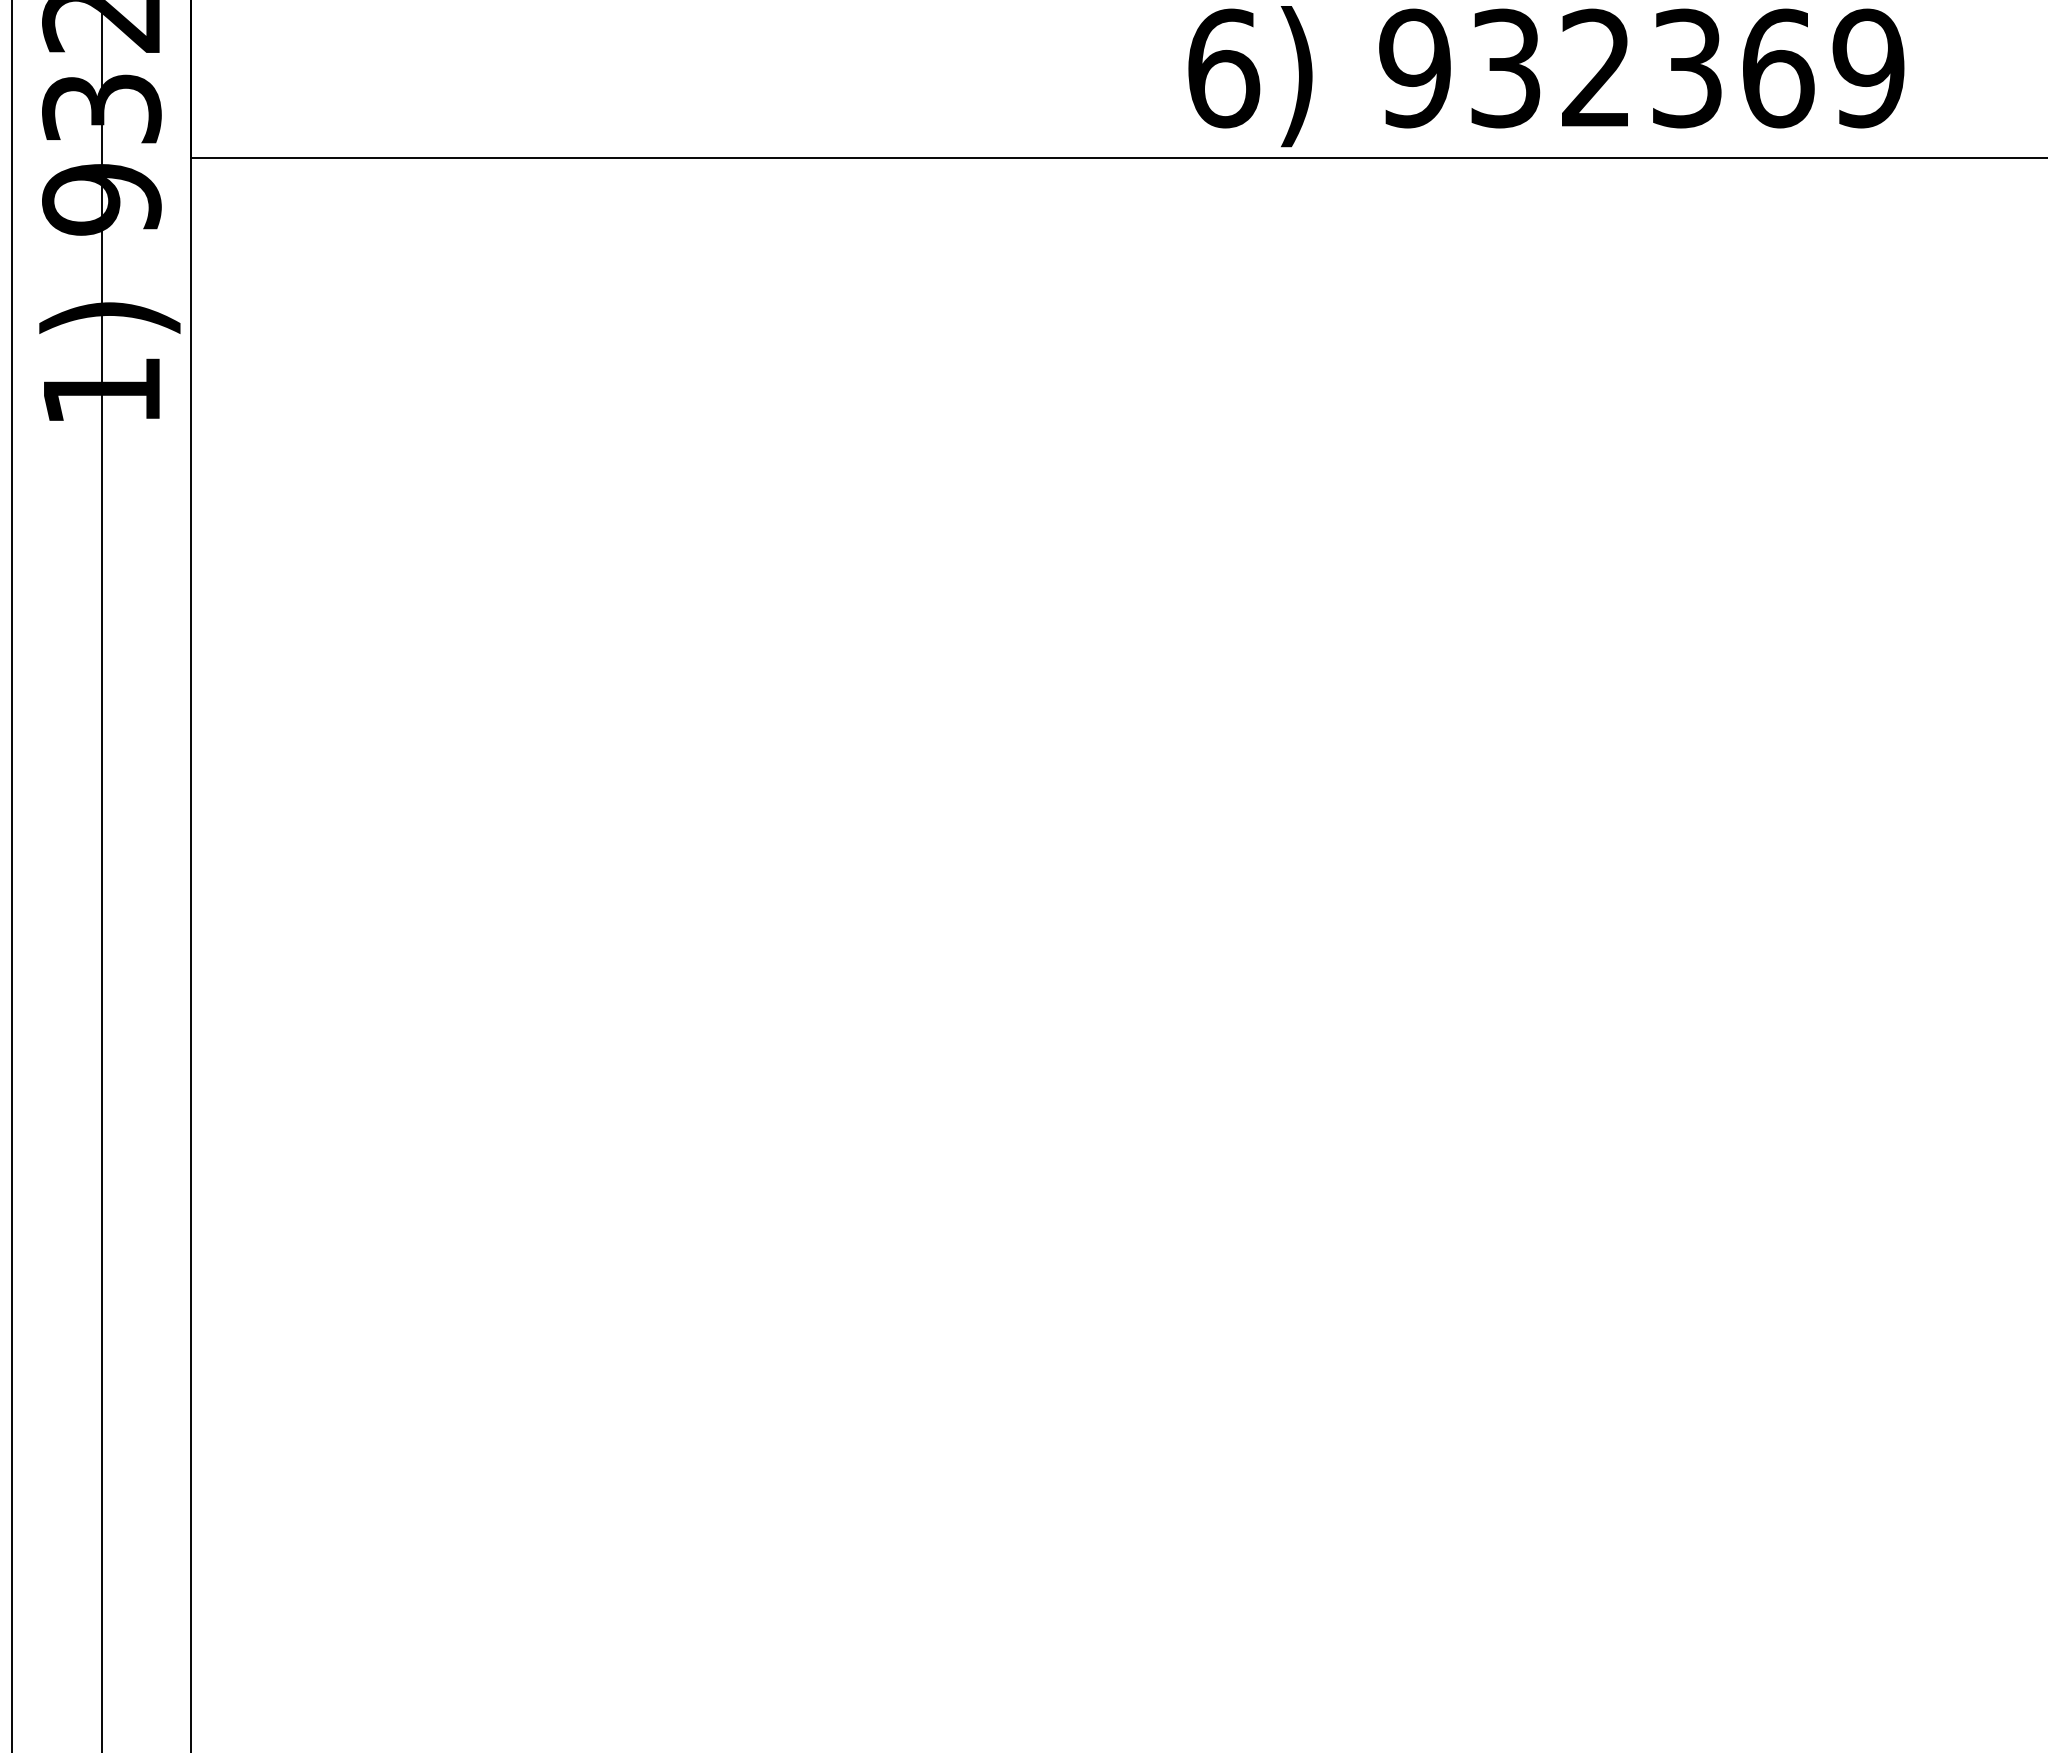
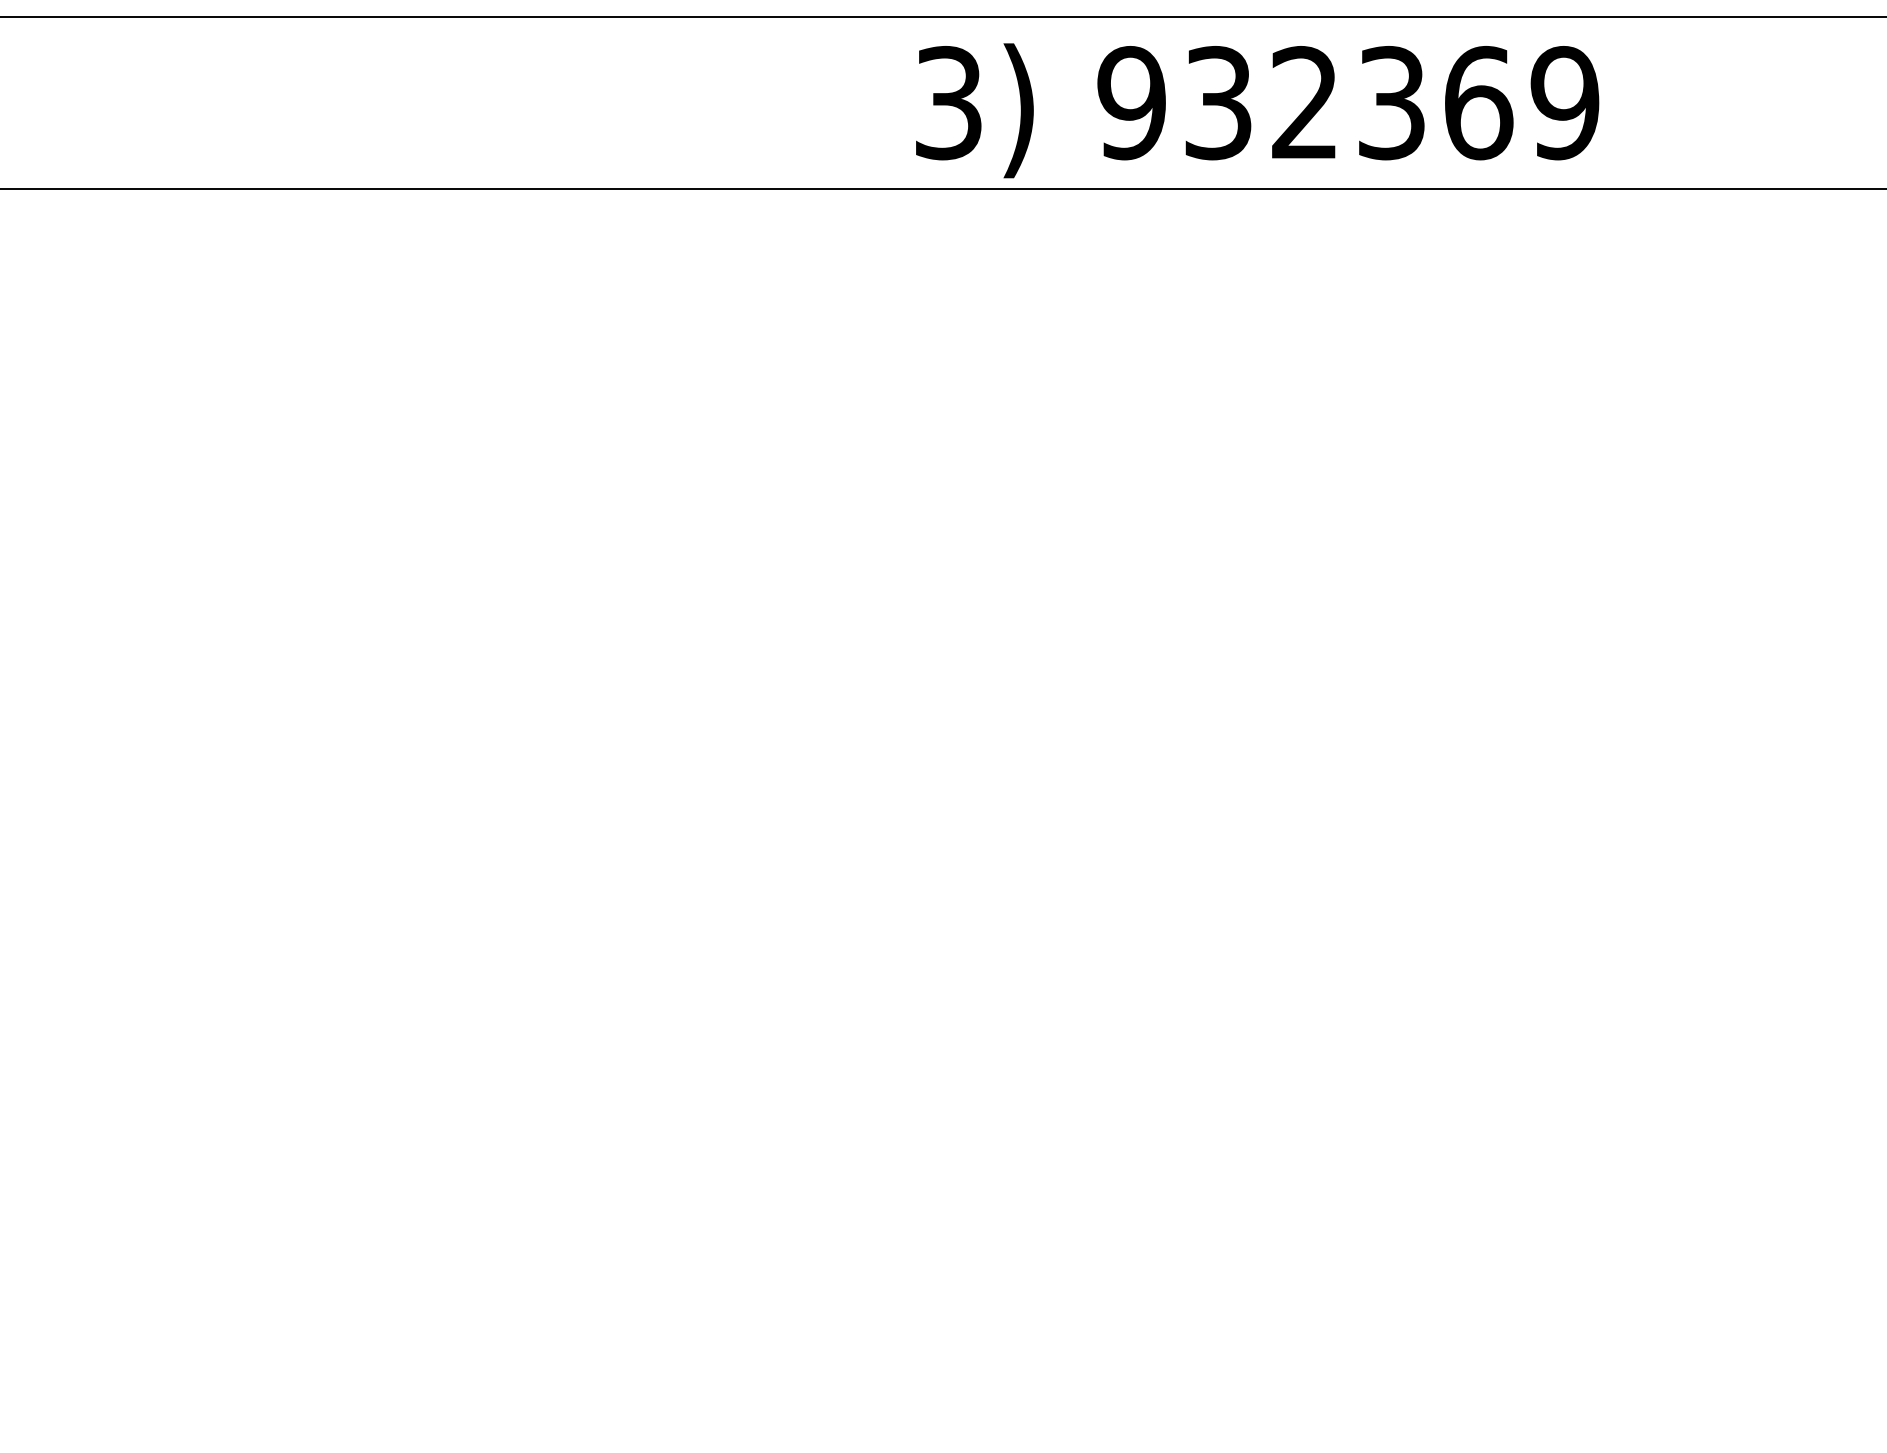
text: (1224, 68) -> (949, 103), 6) -> 3)

